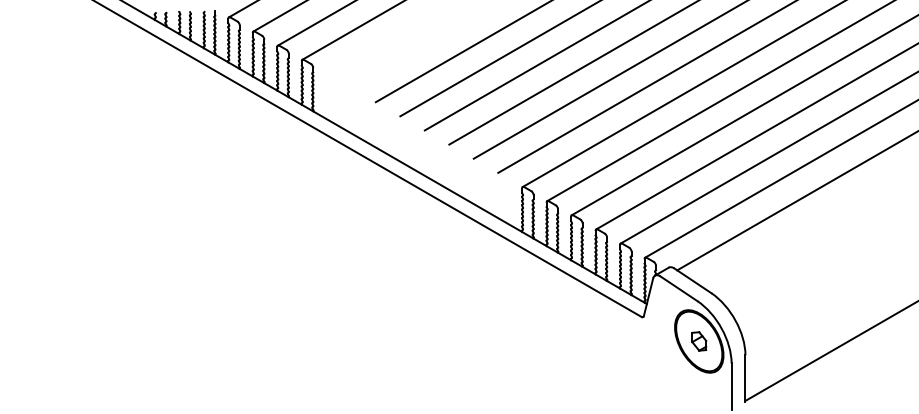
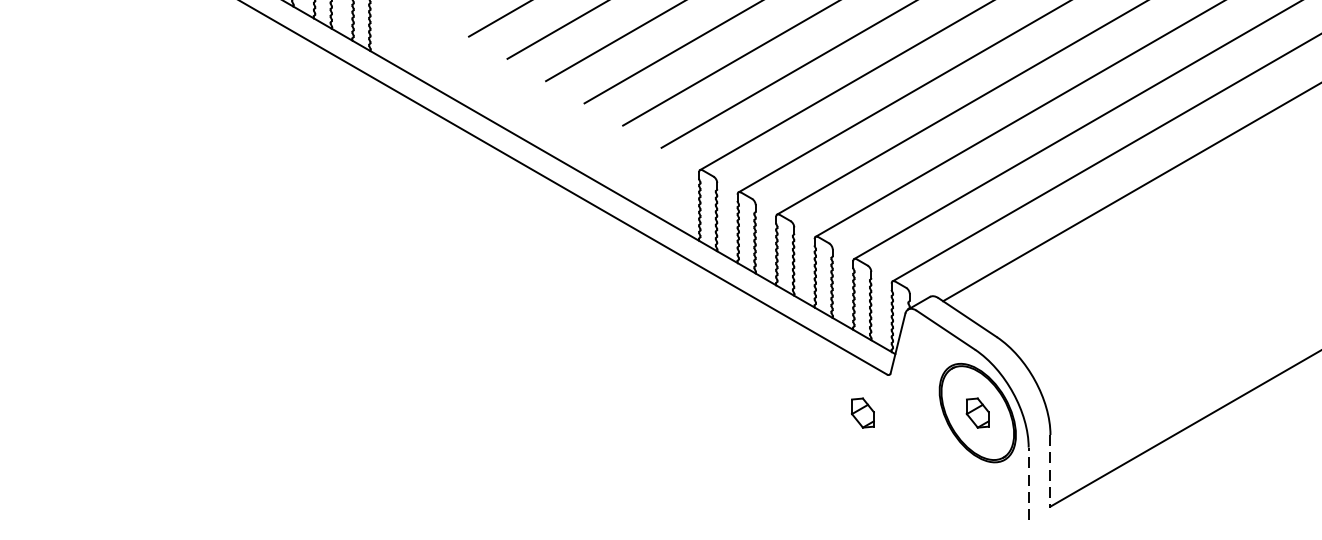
part: (626, 341) -> (863, 413), added
line: (745, 378) -> (1050, 471), solid -> dashed
line: (731, 385) -> (1028, 482), solid -> dashed

